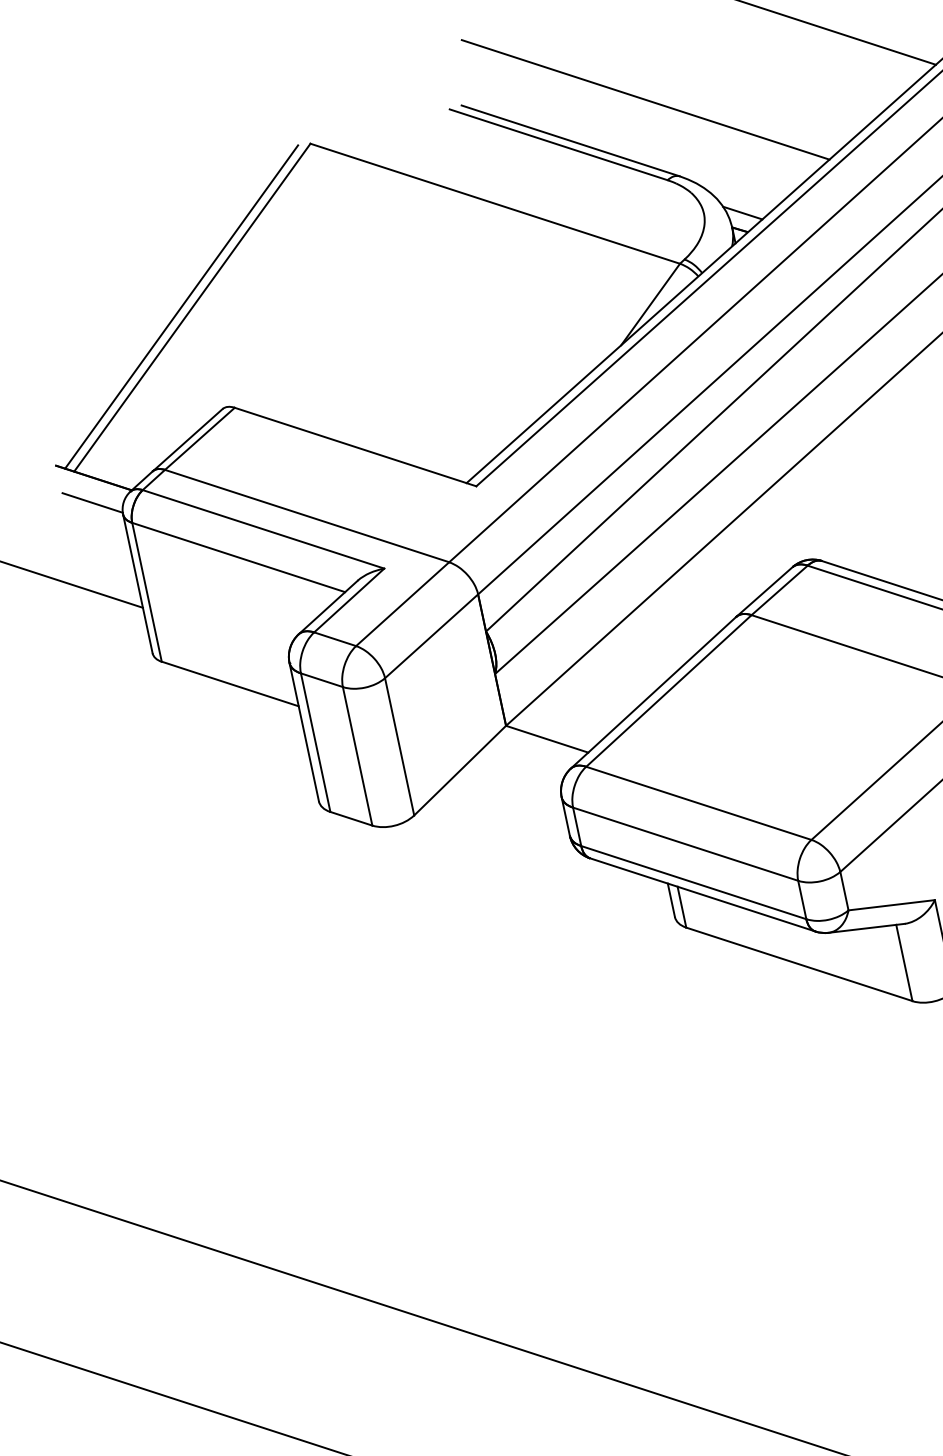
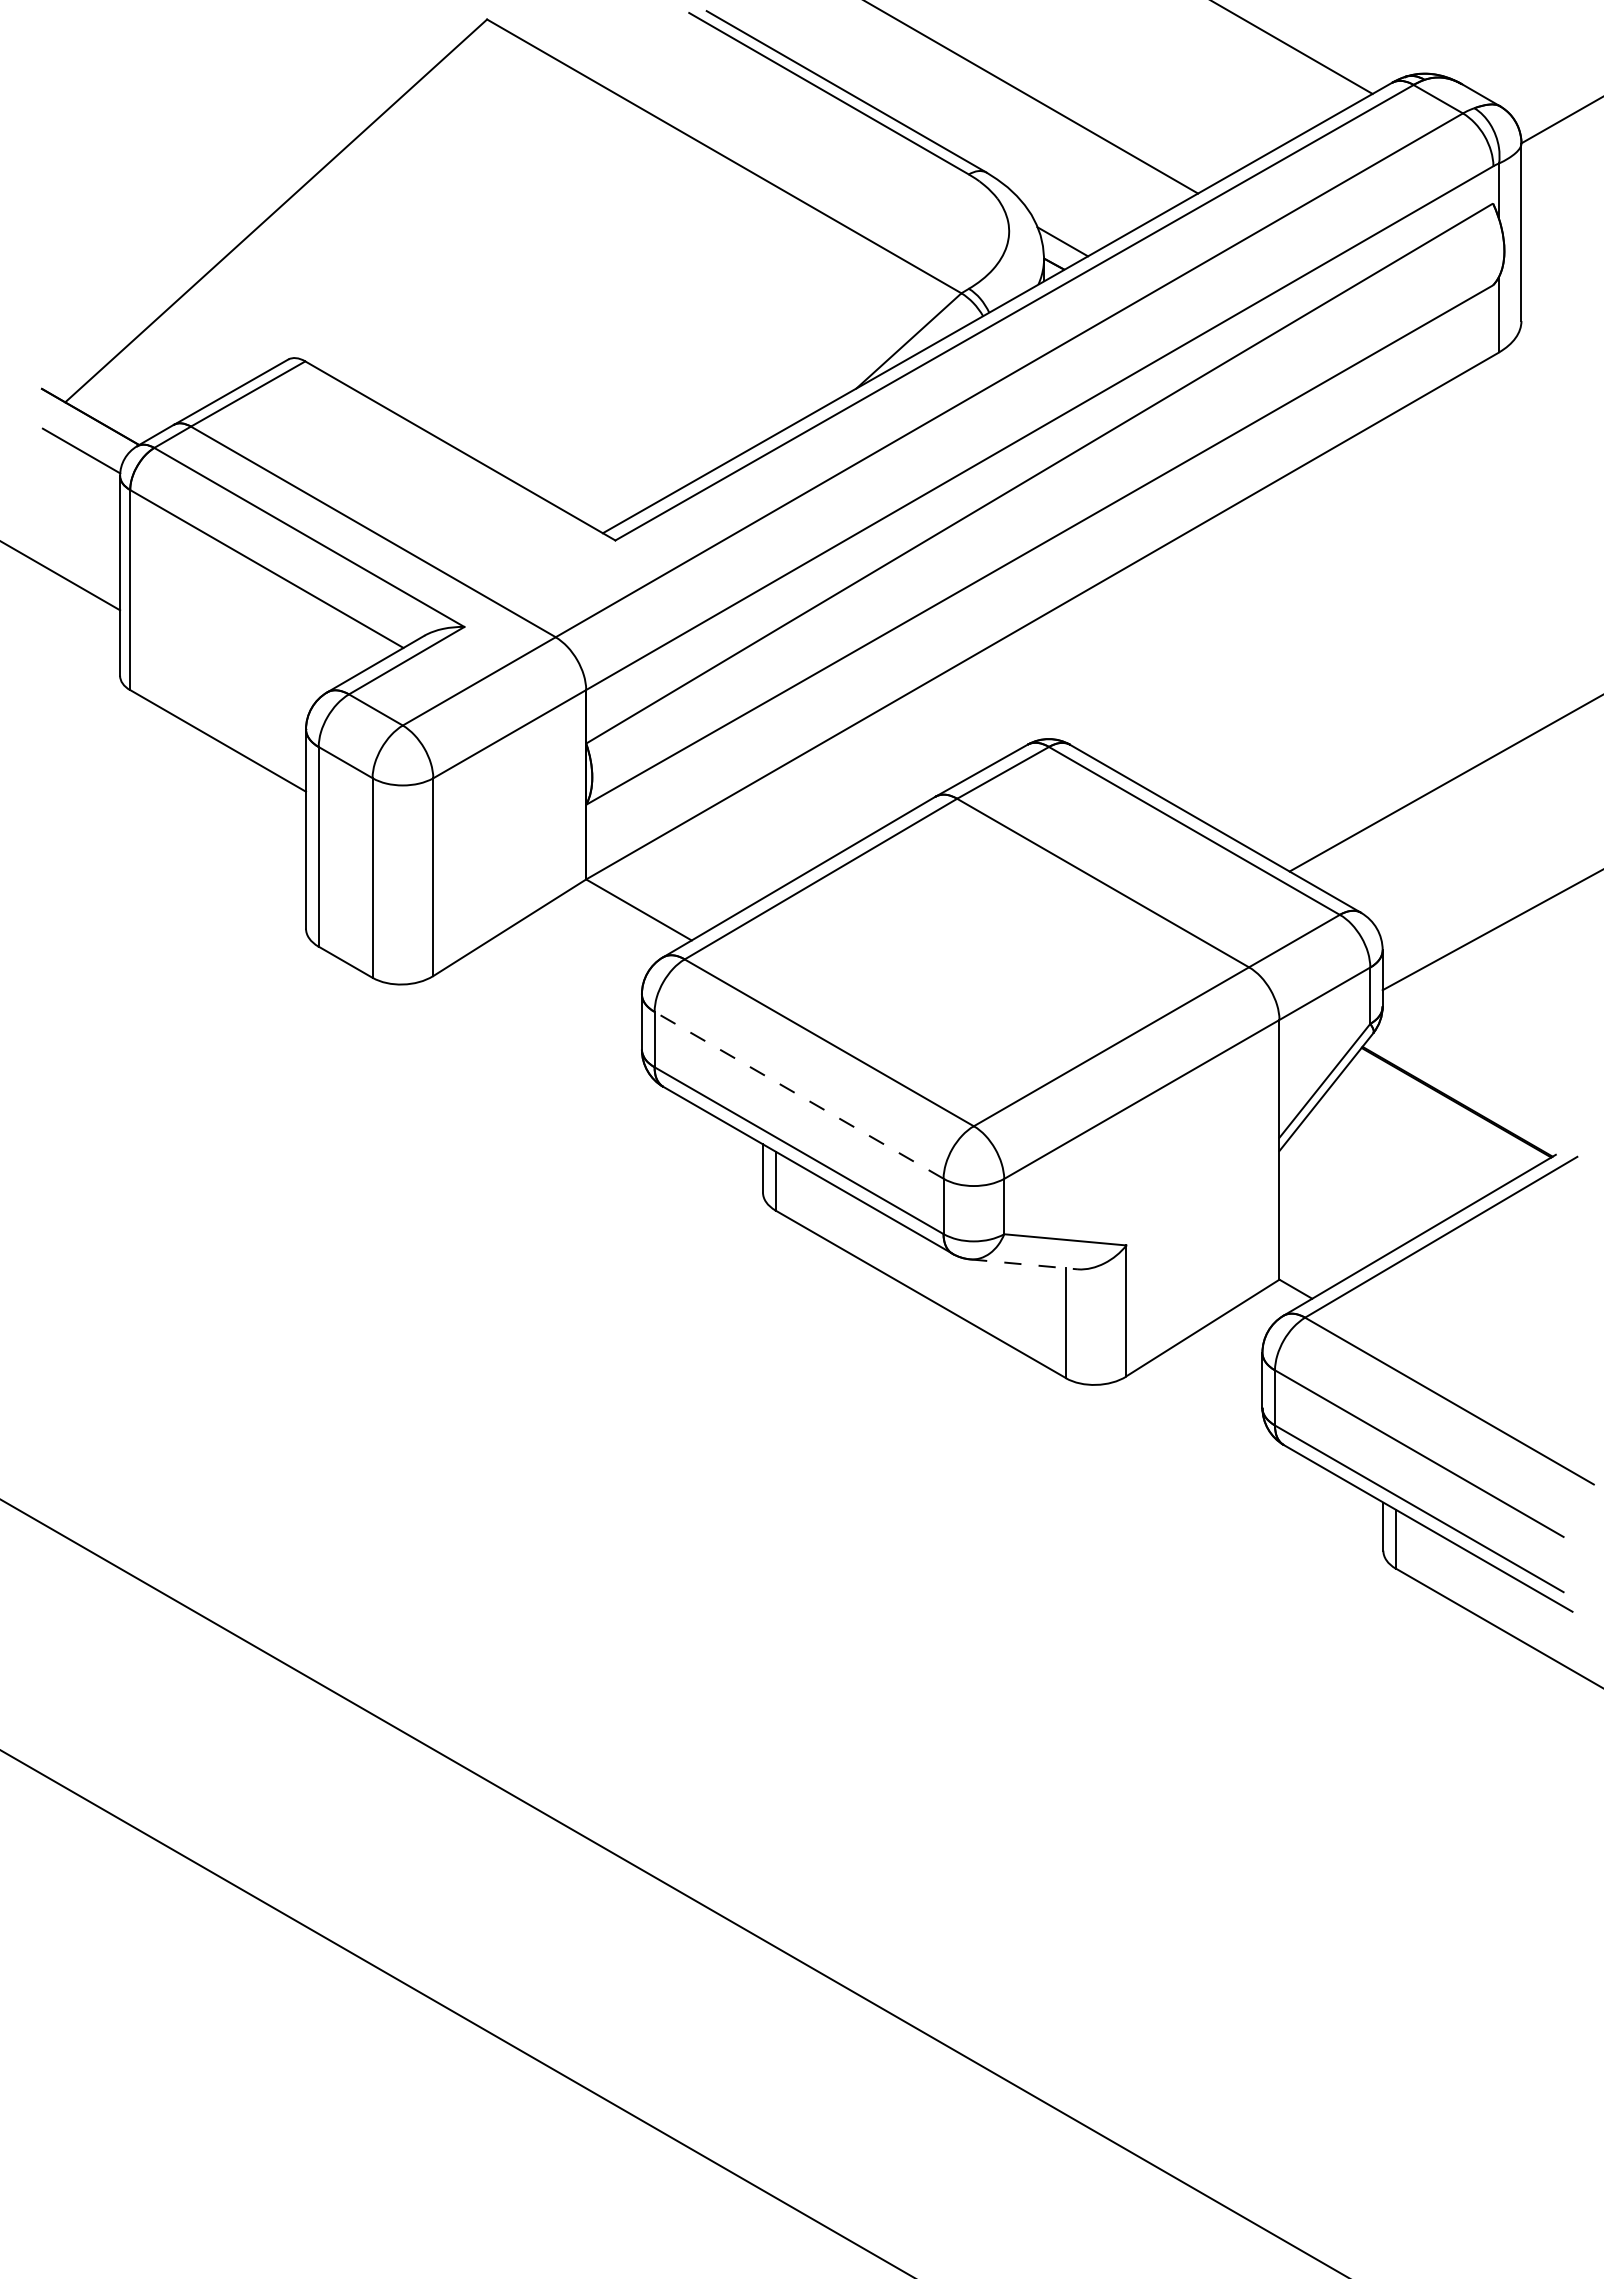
line: (181, 306) -> (261, 206), removed
line: (685, 844) -> (799, 1095), solid -> dashed
line: (867, 928) -> (1024, 1264), solid -> dashed

